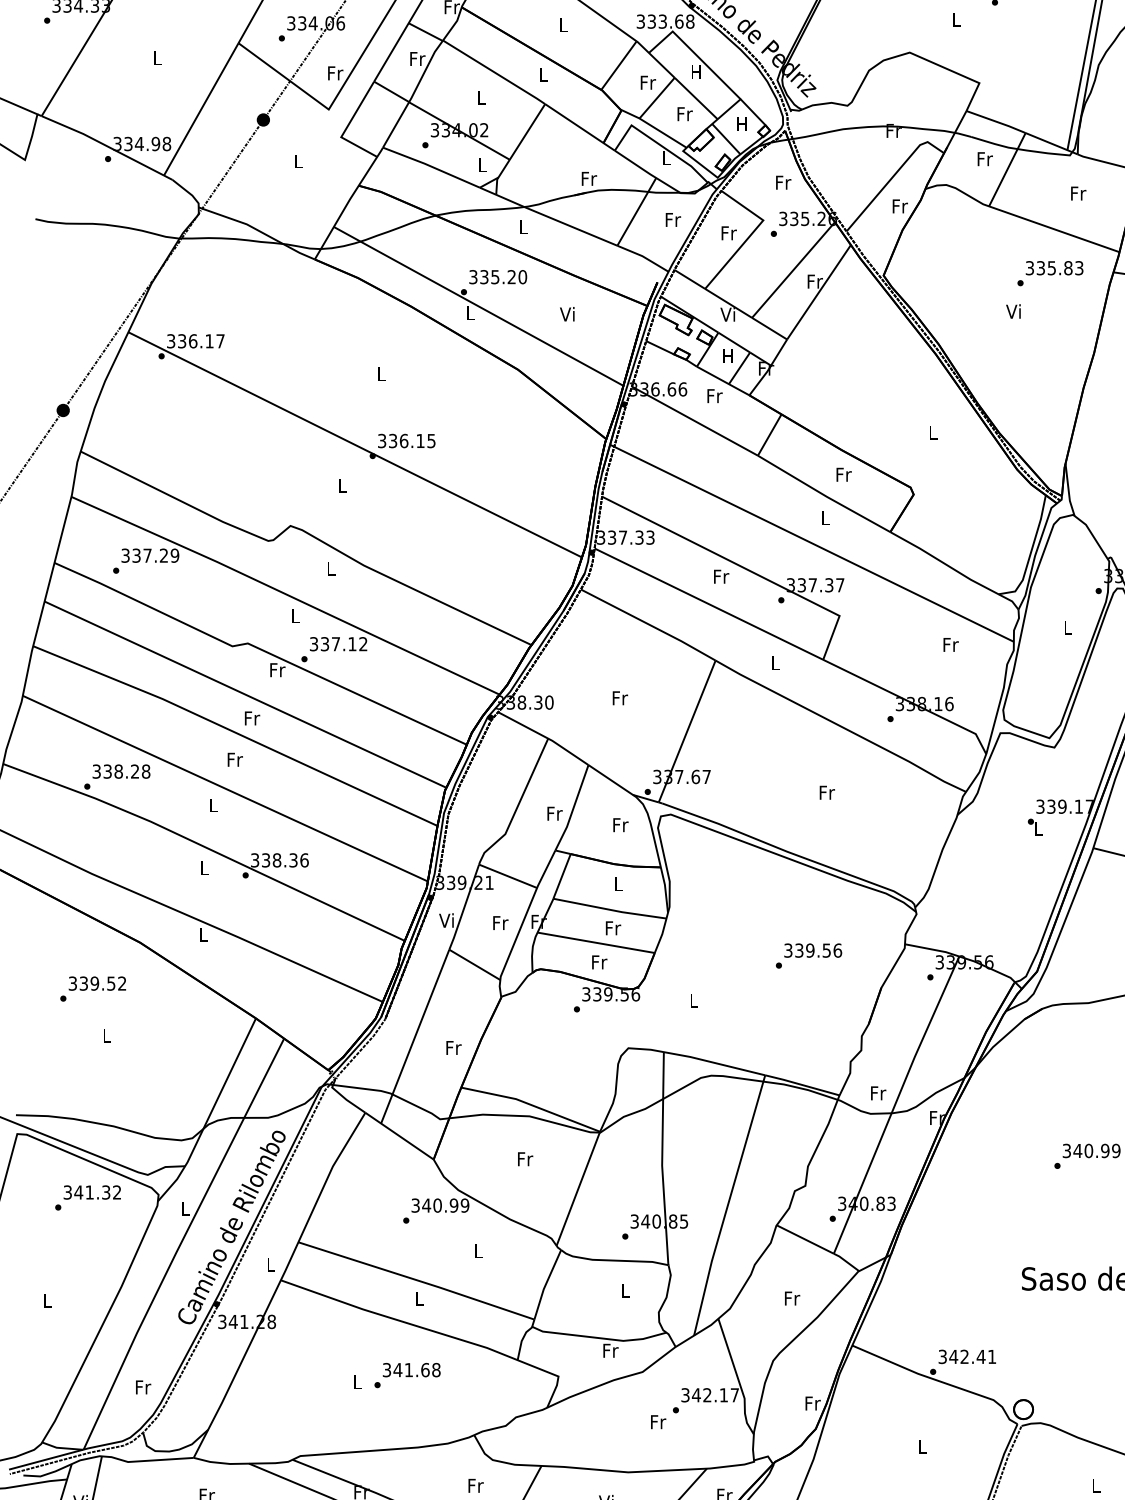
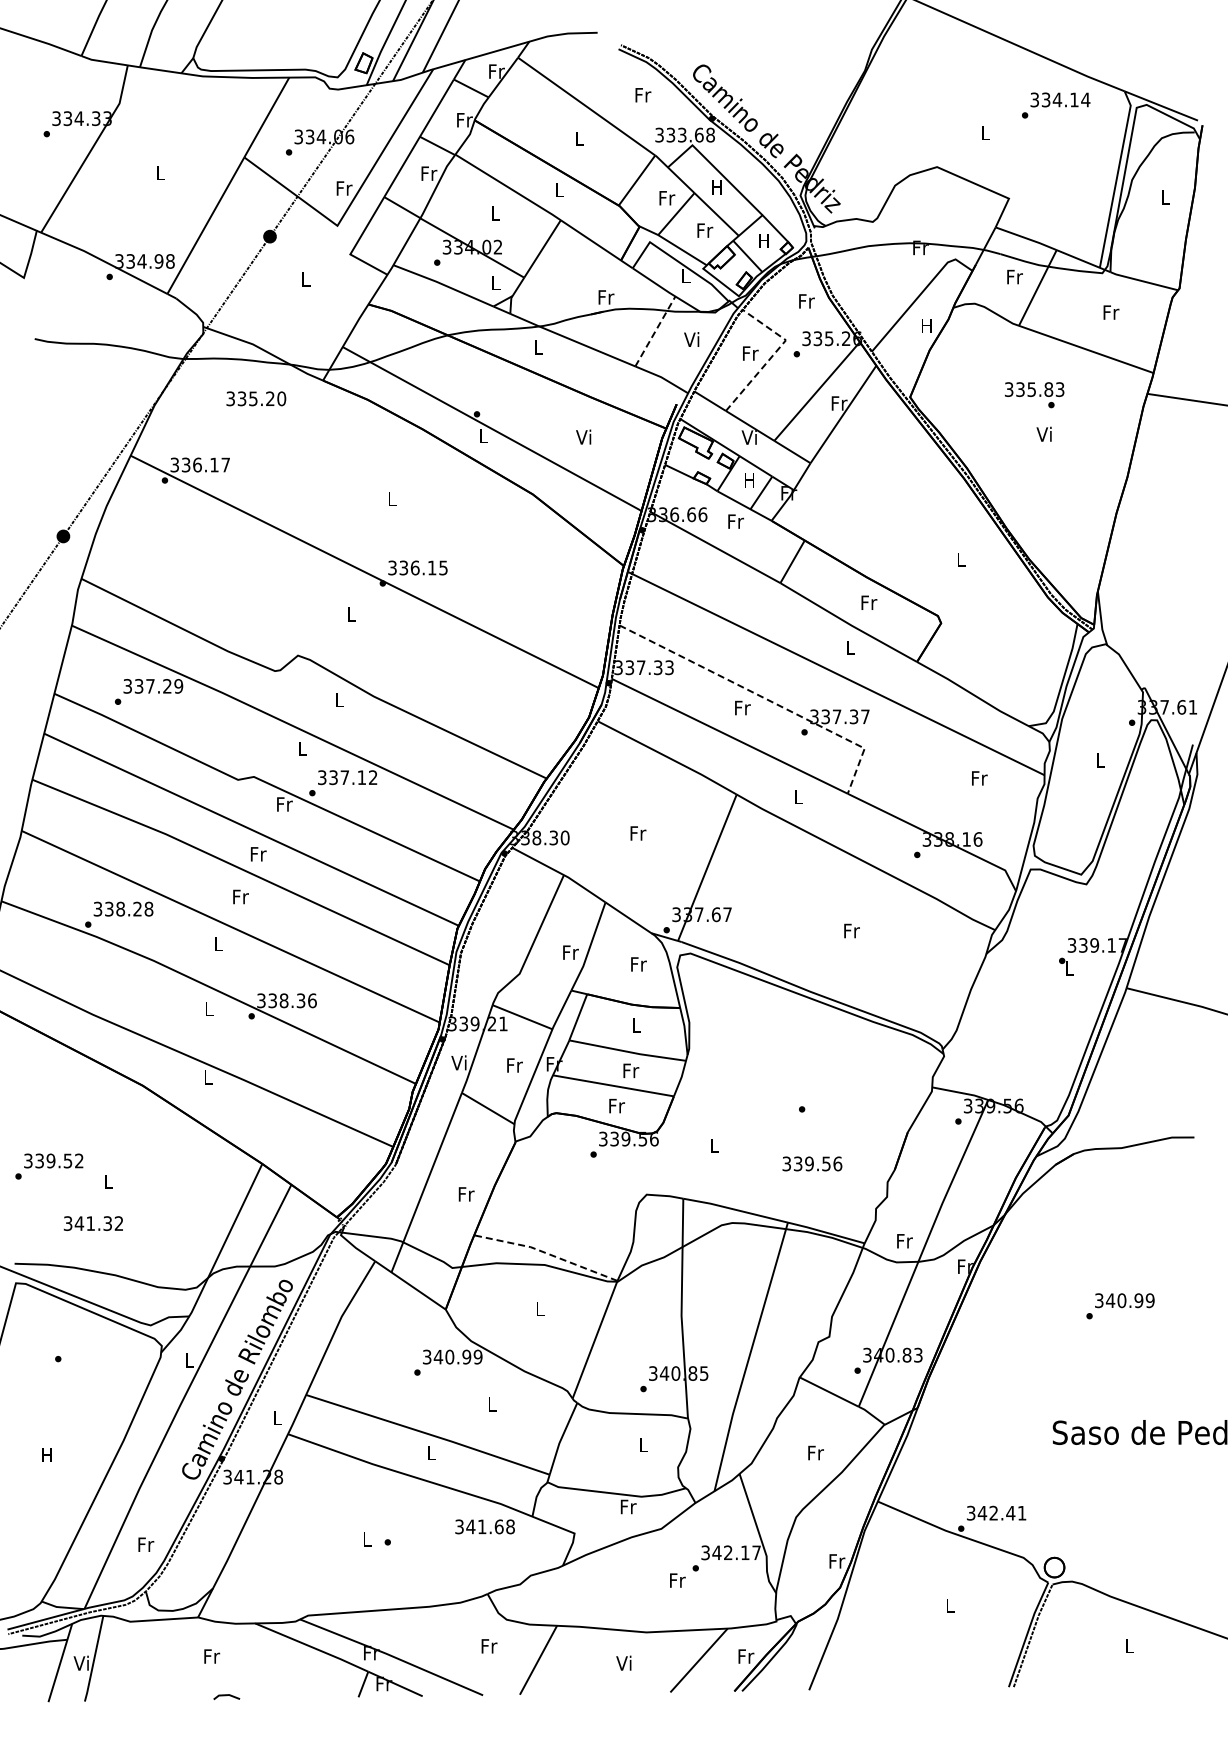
text: (900, 206) -> (927, 325), Fr -> H
line: (636, 211) -> (655, 331), solid -> dashed
text: (672, 219) -> (692, 339), Fr -> Vi
line: (751, 234) -> (773, 354), solid -> dashed
text: (1054, 268) -> (1034, 389), moved
text: (498, 276) -> (256, 398), moved
line: (742, 567) -> (764, 698), solid -> dashed
text: (813, 950) -> (812, 1163), moved
text: (93, 988) -> (49, 1166), moved
line: (531, 1105) -> (546, 1253), solid -> dashed
text: (525, 1159) -> (540, 1309), Fr -> L
text: (91, 1192) -> (92, 1223), moved
text: (46, 1299) -> (46, 1454), L -> H
text: (411, 1369) -> (484, 1526), moved

